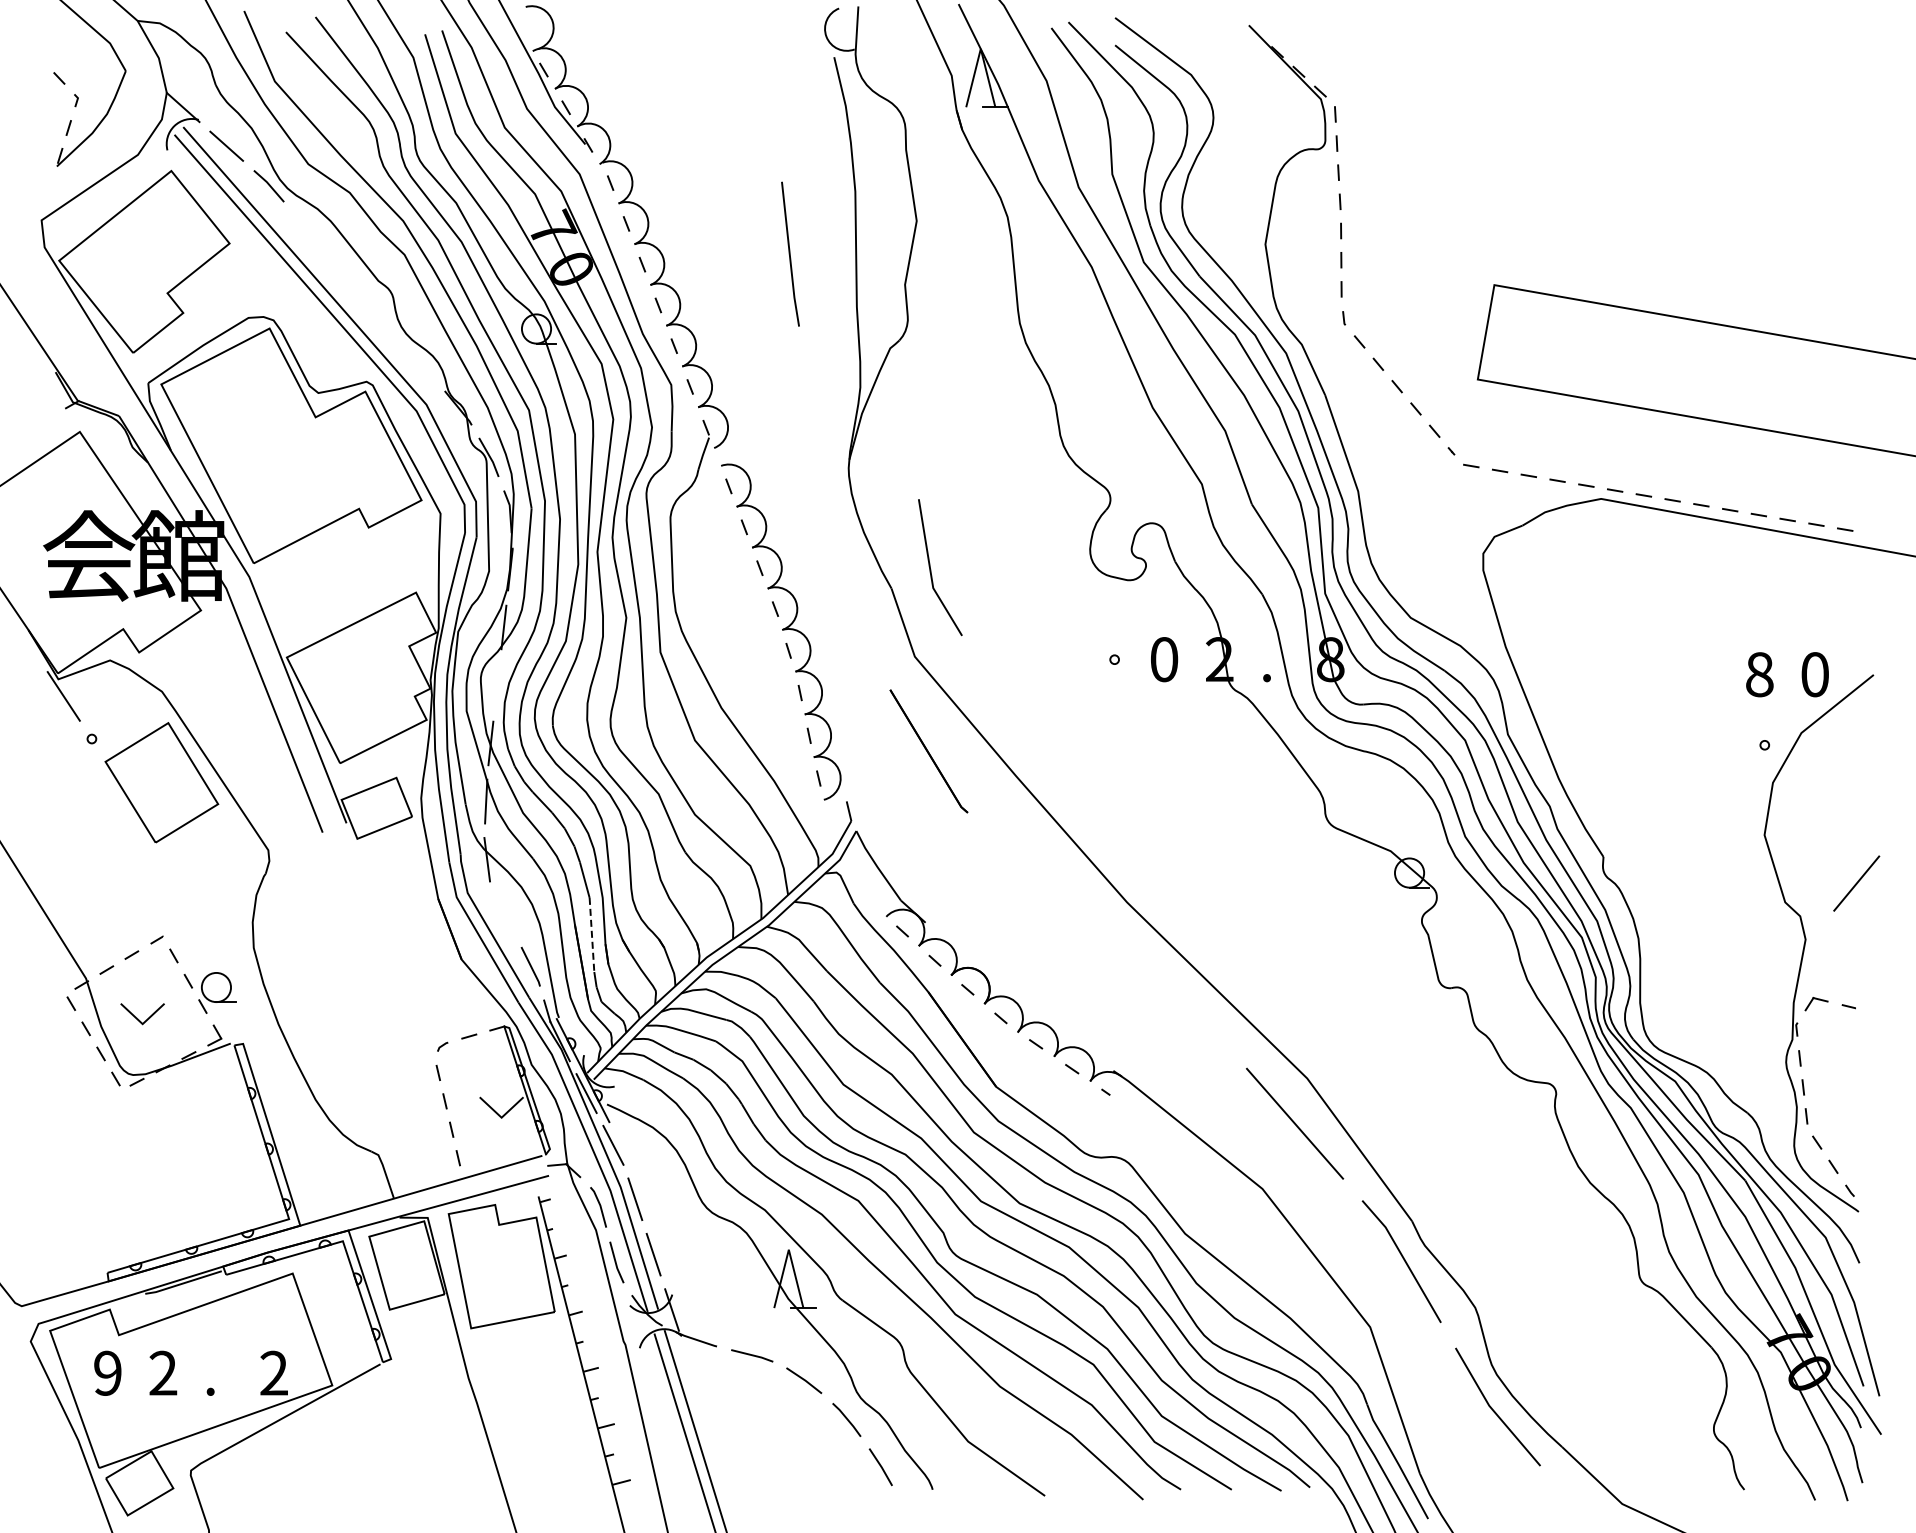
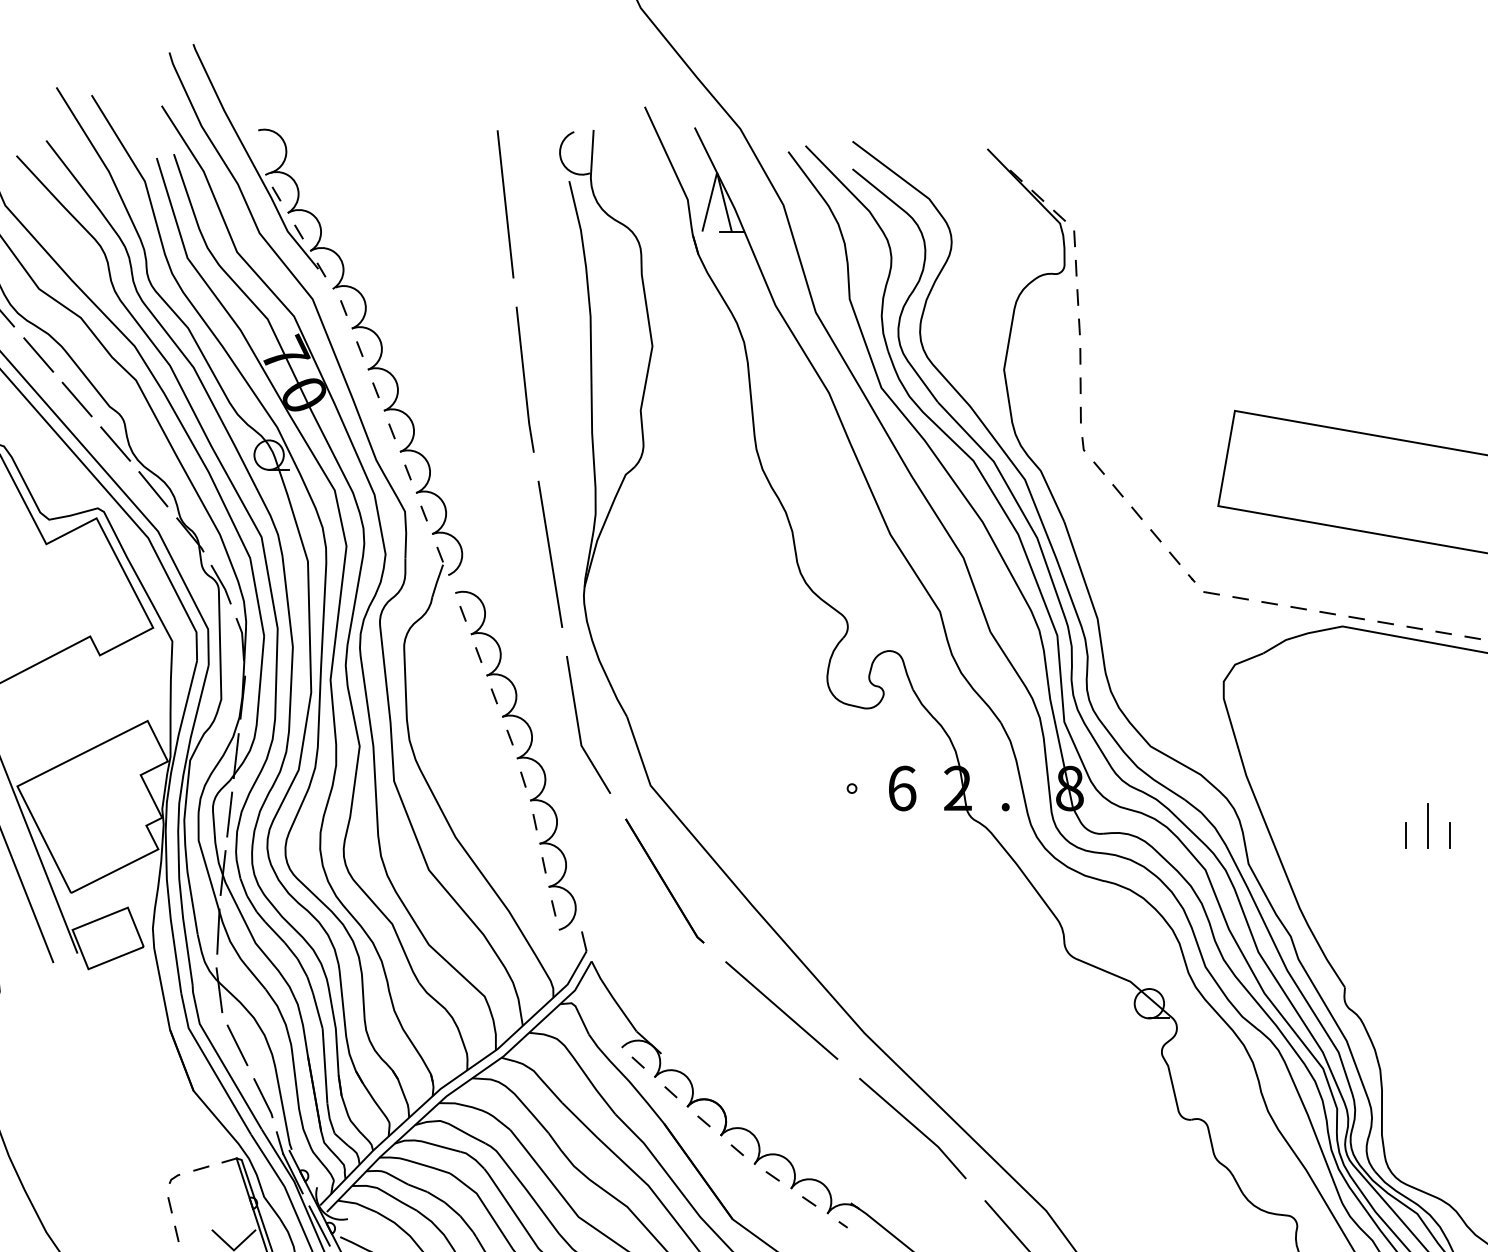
line: (770, 79) -> (505, 203), added
line: (307, 229) -> (38, 354), added
line: (345, 273) -> (76, 399), added
line: (383, 317) -> (114, 443), added
line: (421, 362) -> (153, 488), added
line: (815, 427) -> (550, 554), added
line: (931, 569) -> (579, 726), moved
text: (1164, 659) -> (902, 788), 0 -> 6
line: (496, 685) -> (228, 814), added
line: (1686, 696) -> (1428, 825), added
line: (1664, 706) -> (1406, 835), added
line: (1707, 706) -> (1449, 835), added
line: (1044, 879) -> (781, 1010), added
line: (504, 913) -> (236, 1044), added
line: (592, 935) -> (325, 1066), dashed -> solid
line: (1174, 994) -> (912, 1126), added

